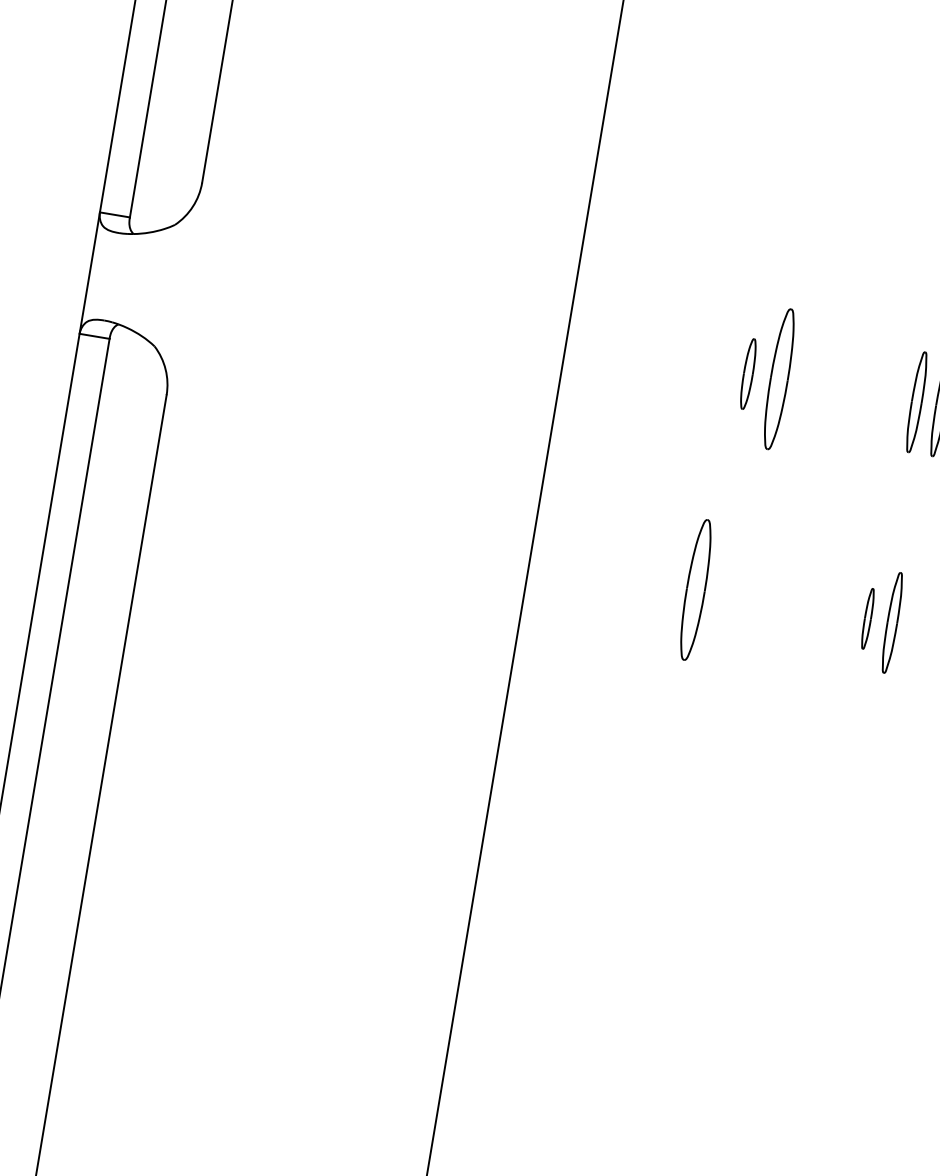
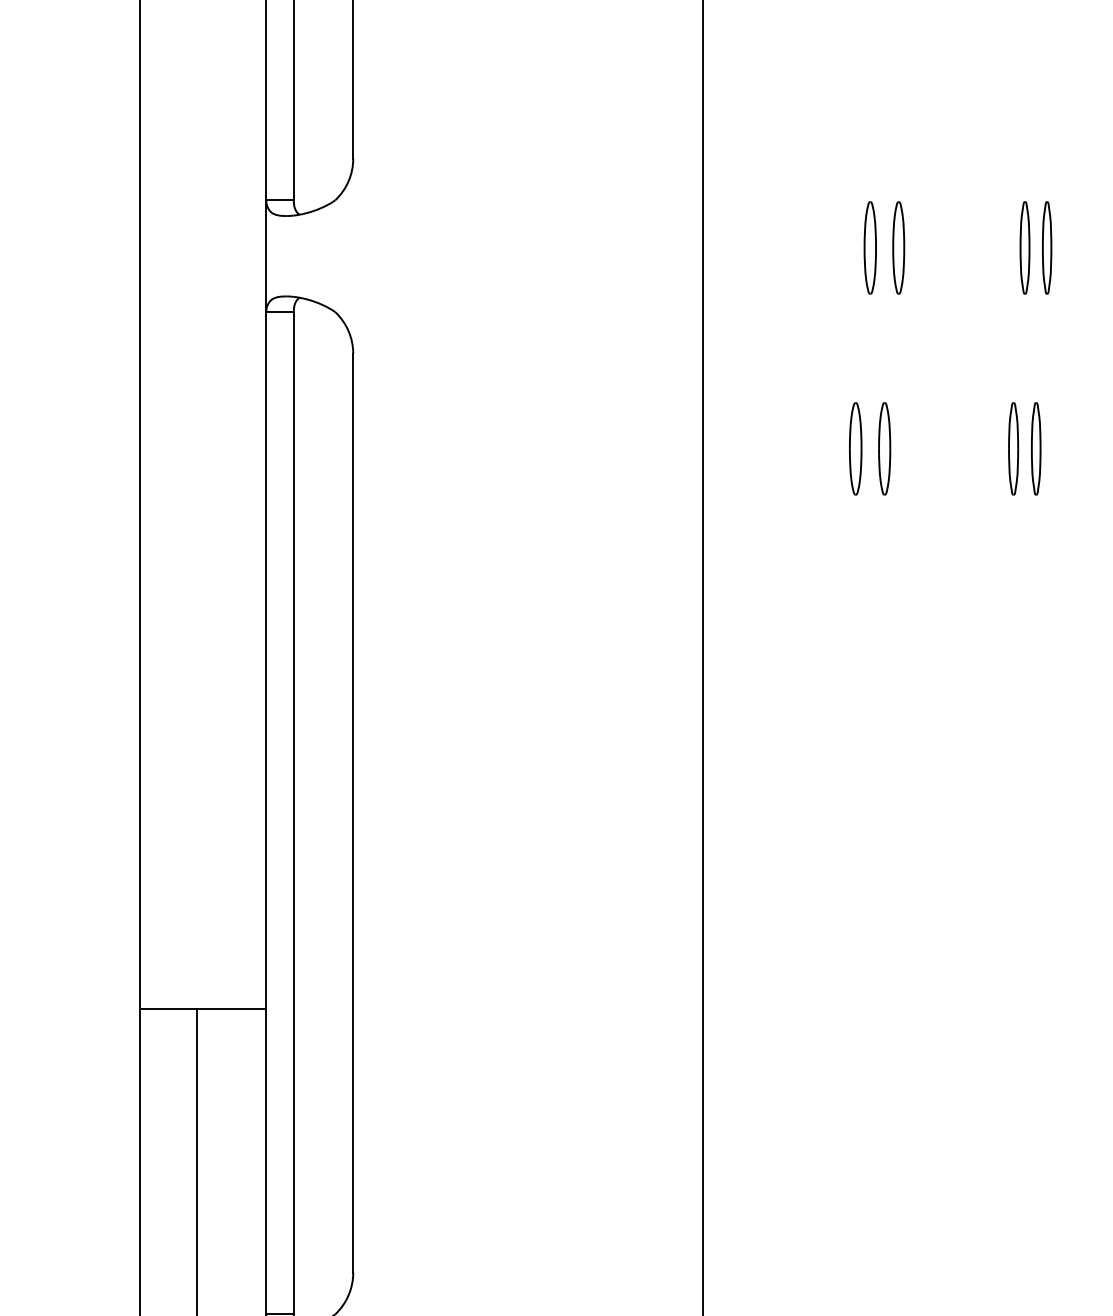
part: (747, 373) -> (869, 247), size x1.43
part: (779, 378) -> (898, 247), size x0.71
part: (695, 589) -> (855, 448), size x0.71
part: (727, 594) -> (884, 448), added
part: (867, 618) -> (1013, 448), size x1.67

